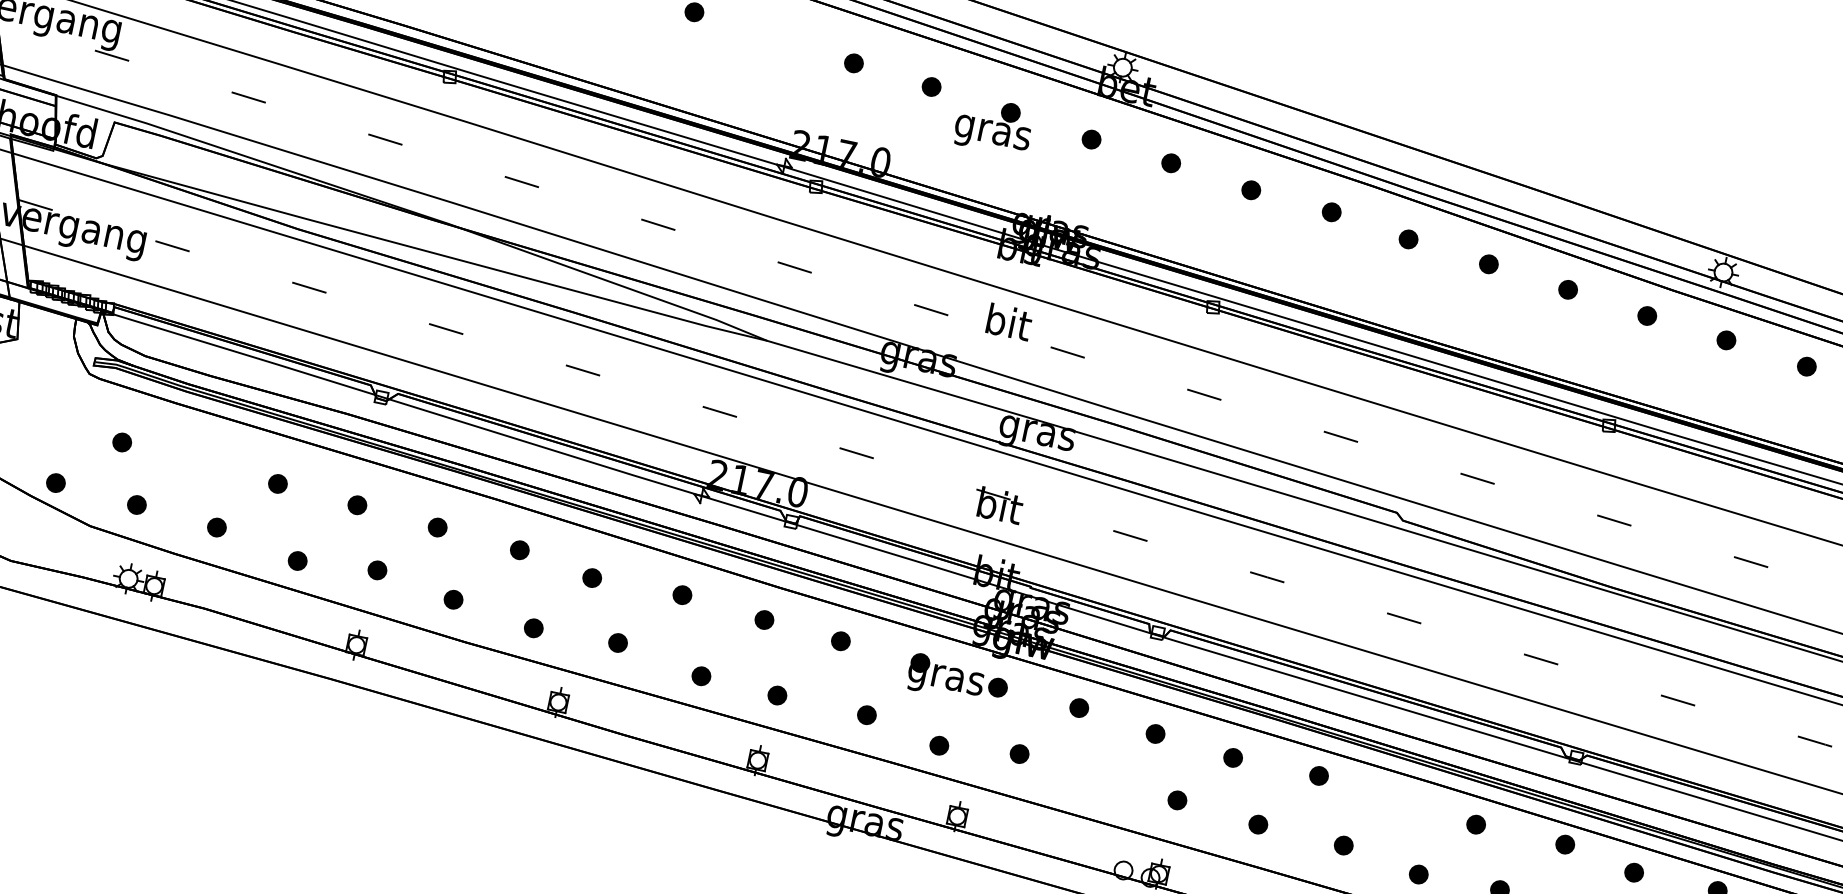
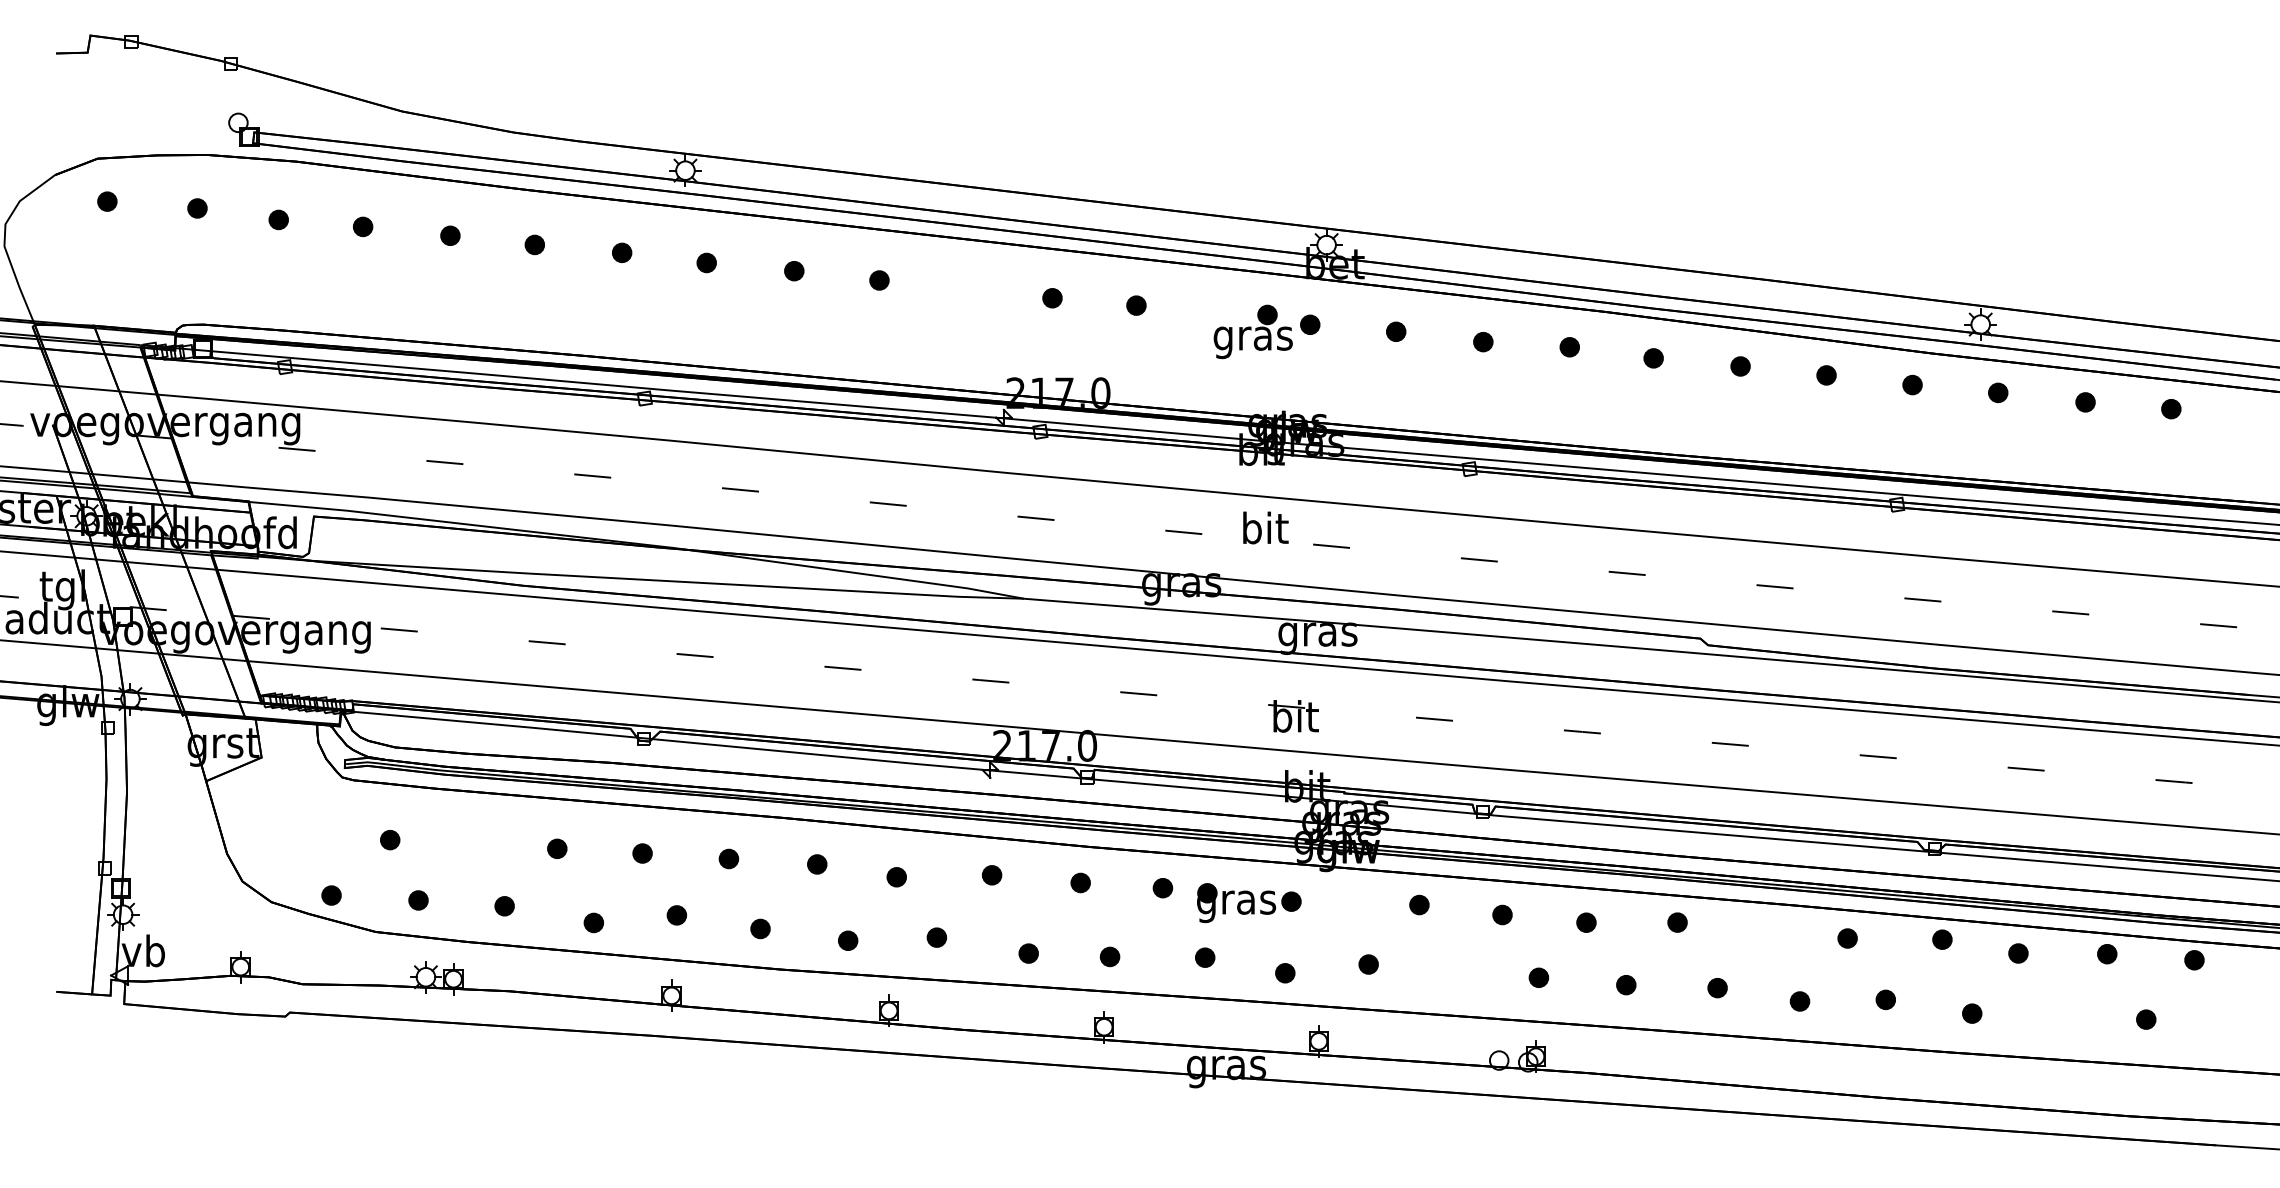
part: (993, 125) -> (1252, 331), moved
part: (958, 681) -> (1249, 903), moved

